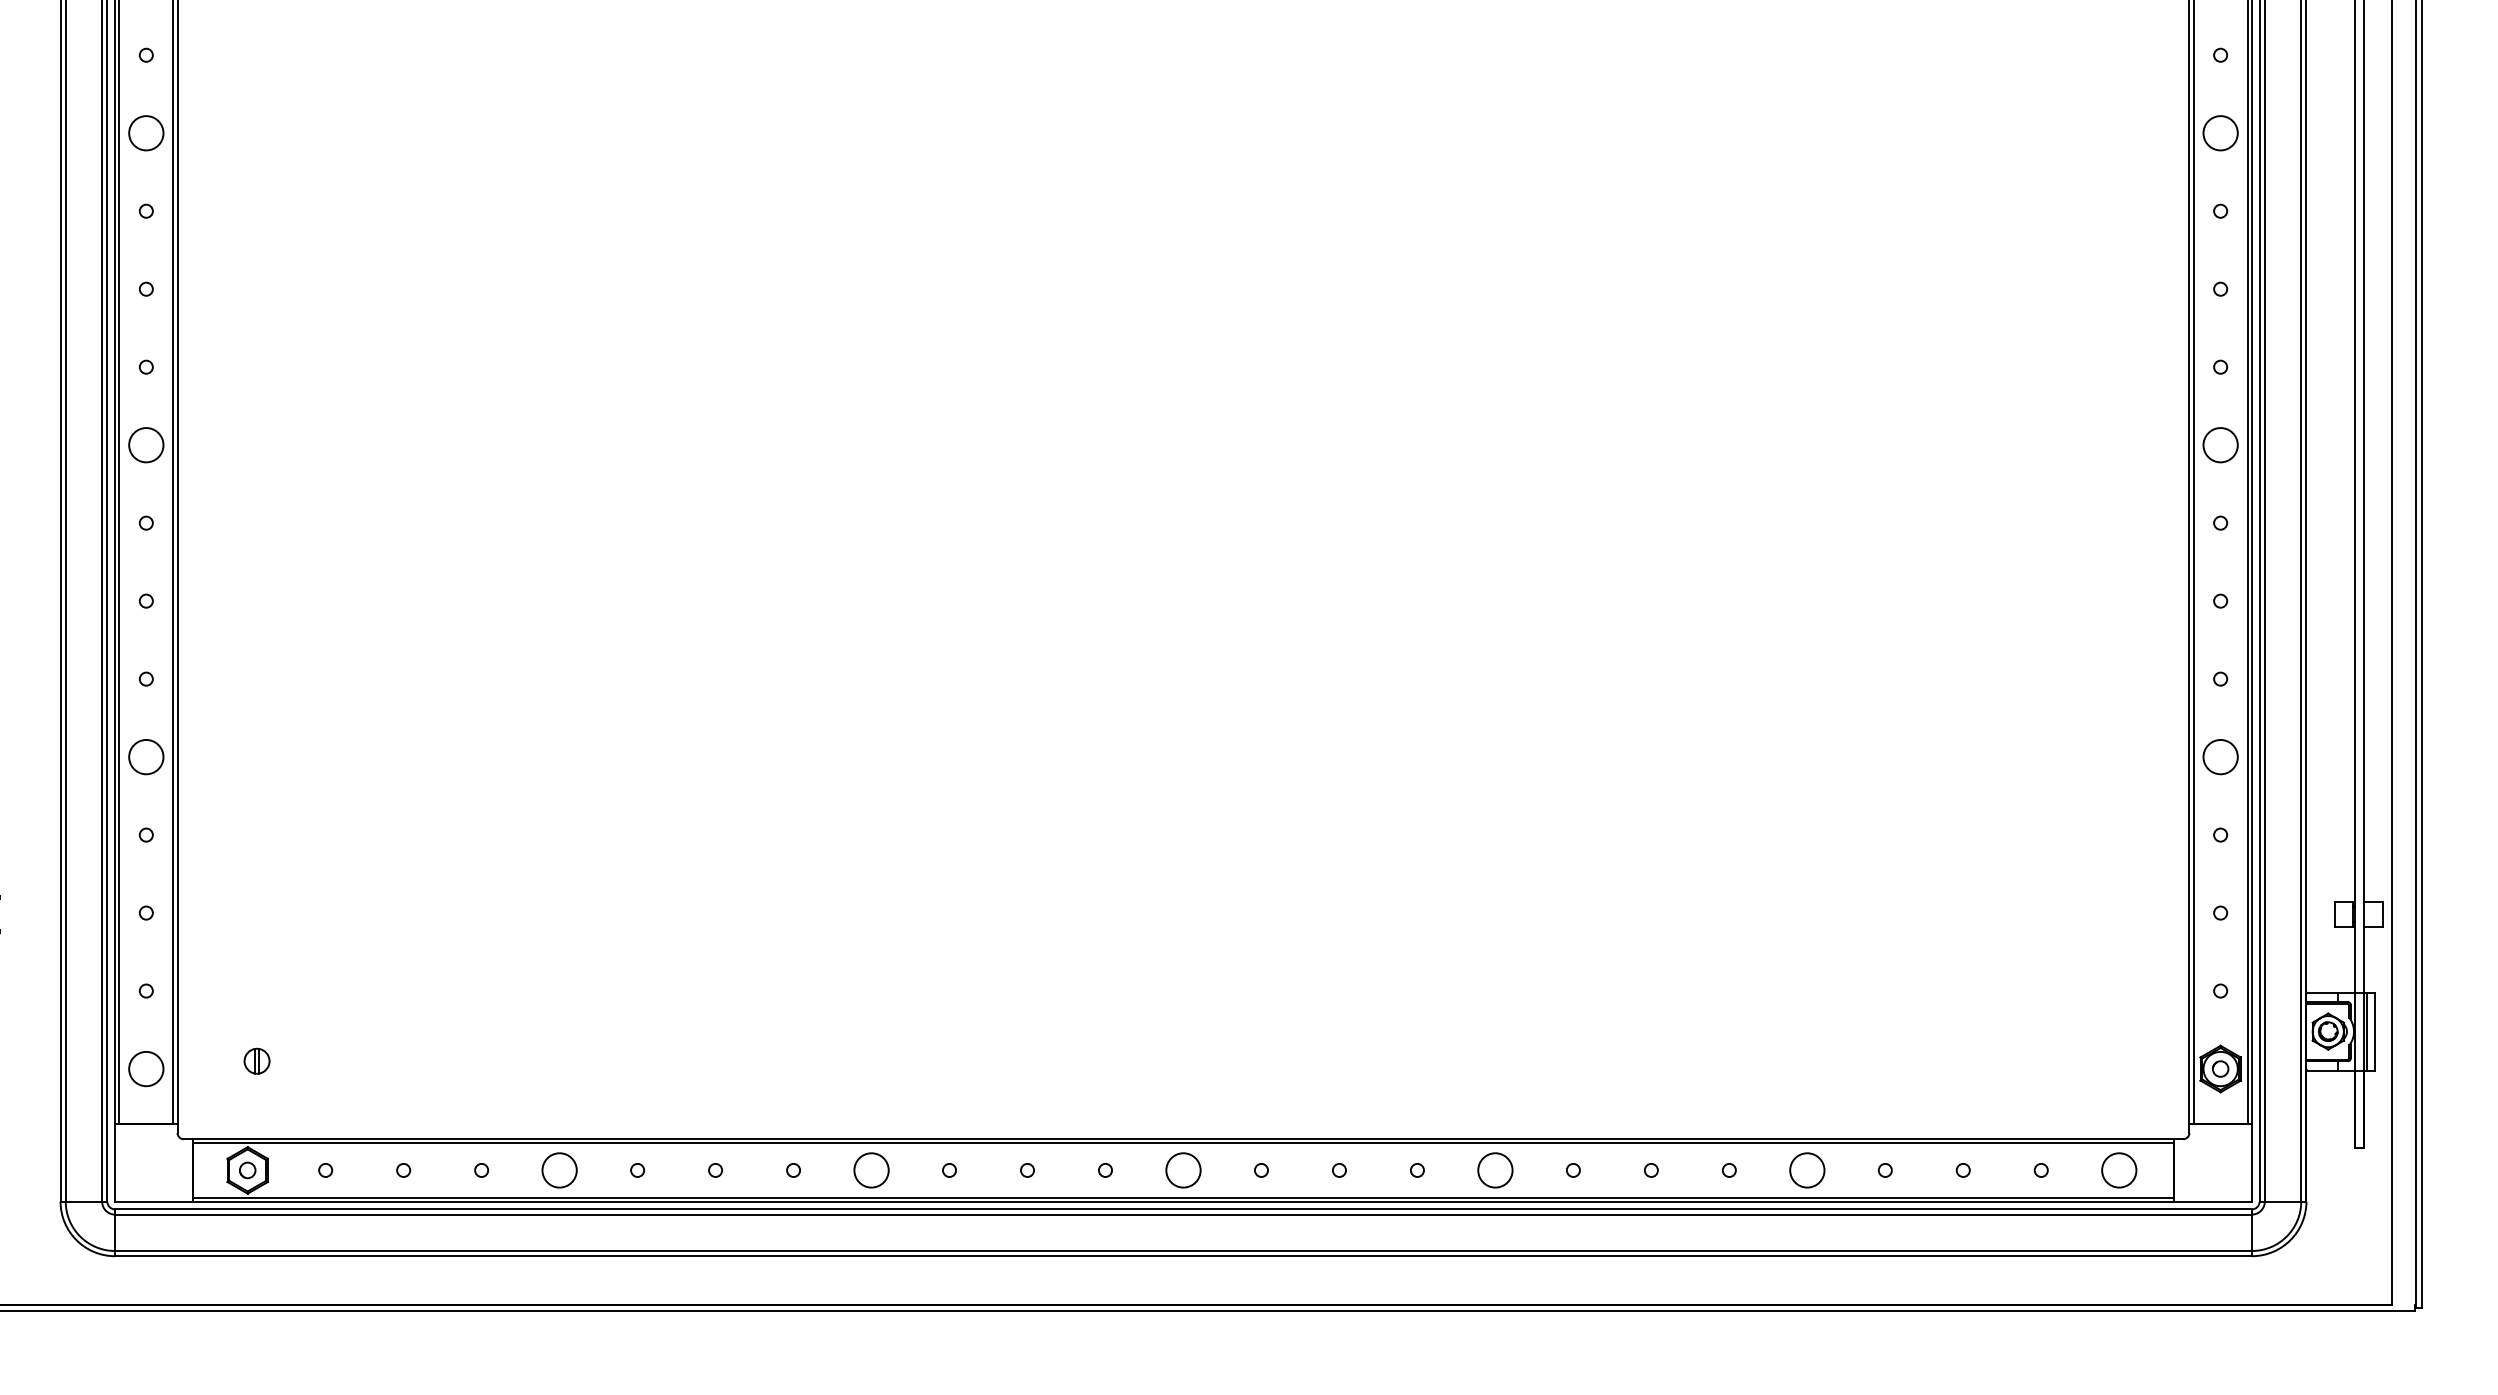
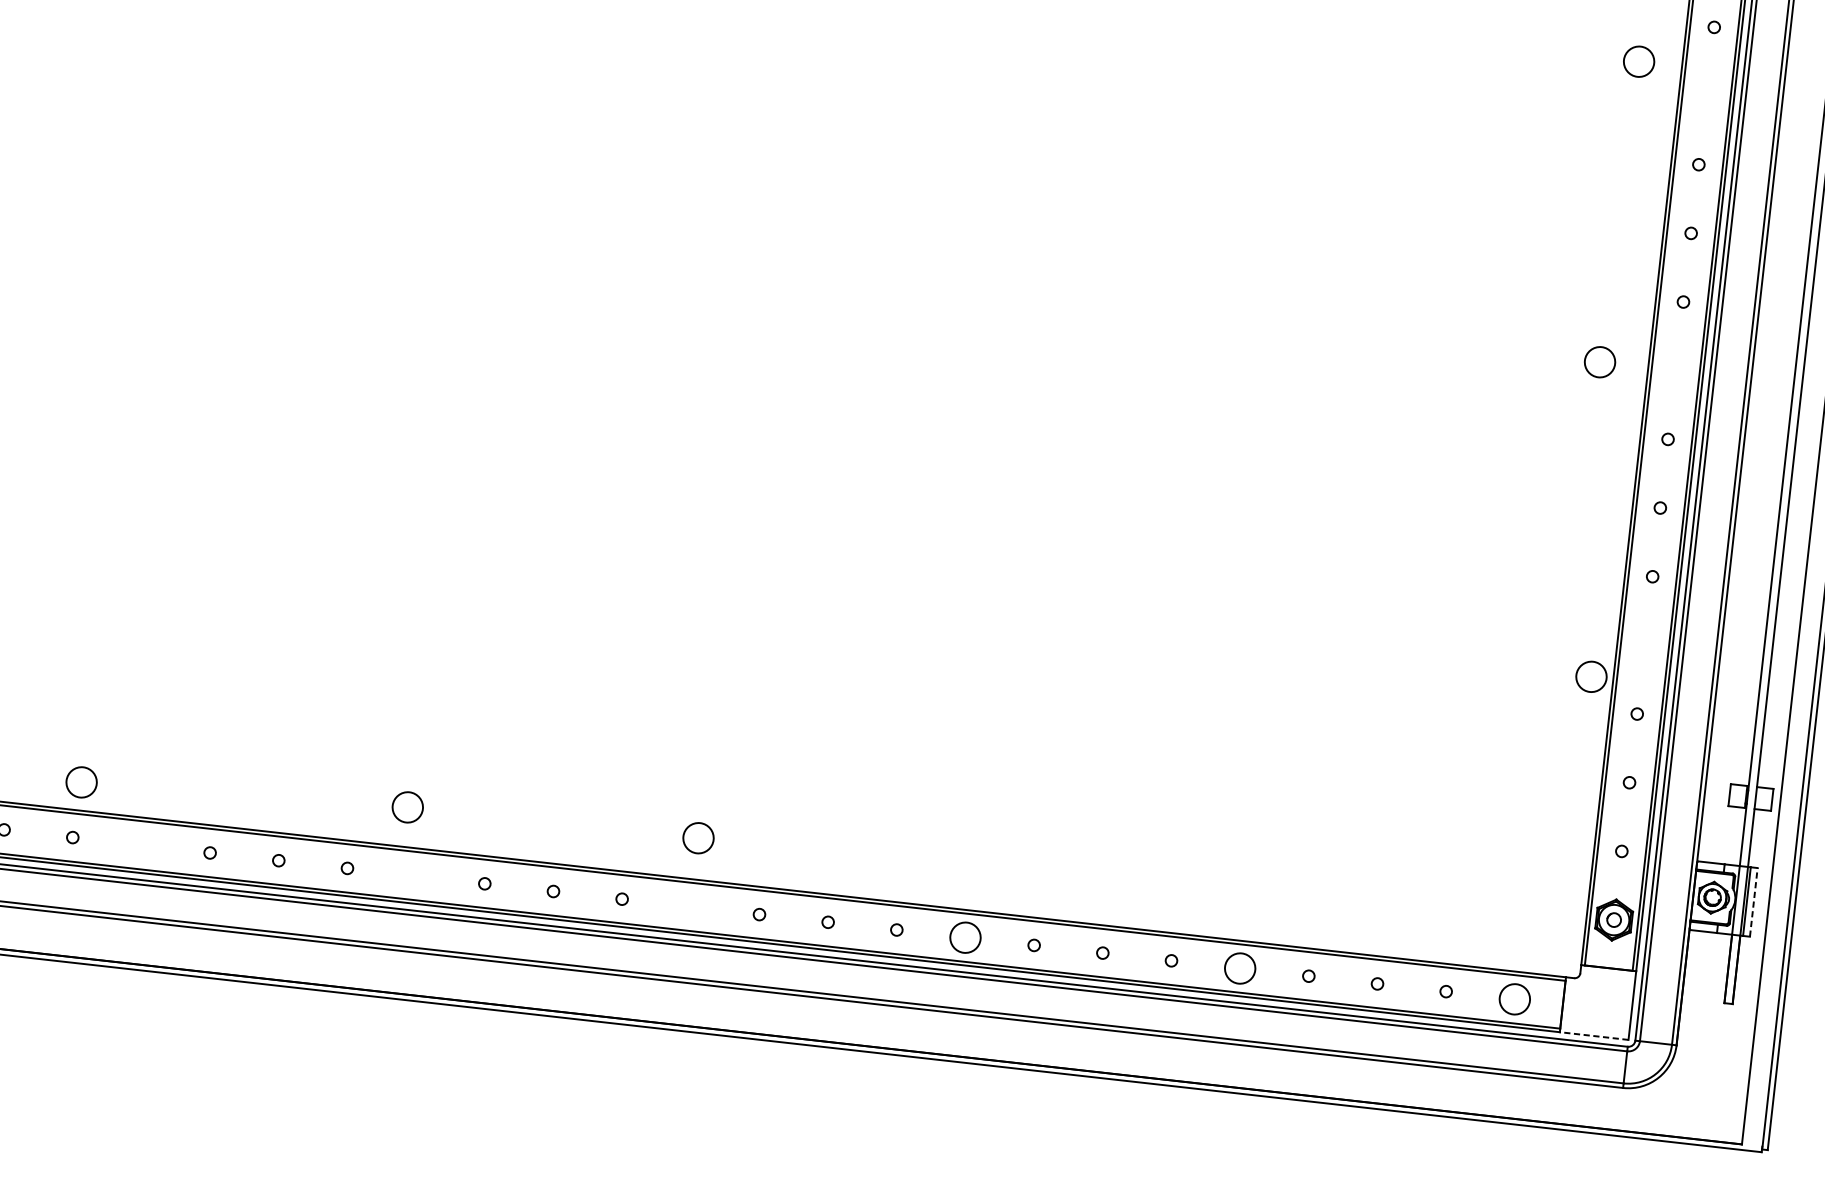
circle: (2220, 133) -> (1638, 61), moved
circle: (2220, 445) -> (1599, 362), moved
circle: (2220, 757) -> (1591, 677), moved
line: (2375, 1031) -> (1754, 902), solid -> dashed
circle: (559, 1170) -> (81, 782), moved
circle: (871, 1170) -> (407, 807), moved
circle: (1183, 1170) -> (698, 838), moved
line: (2212, 1201) -> (1593, 1035), solid -> dashed

